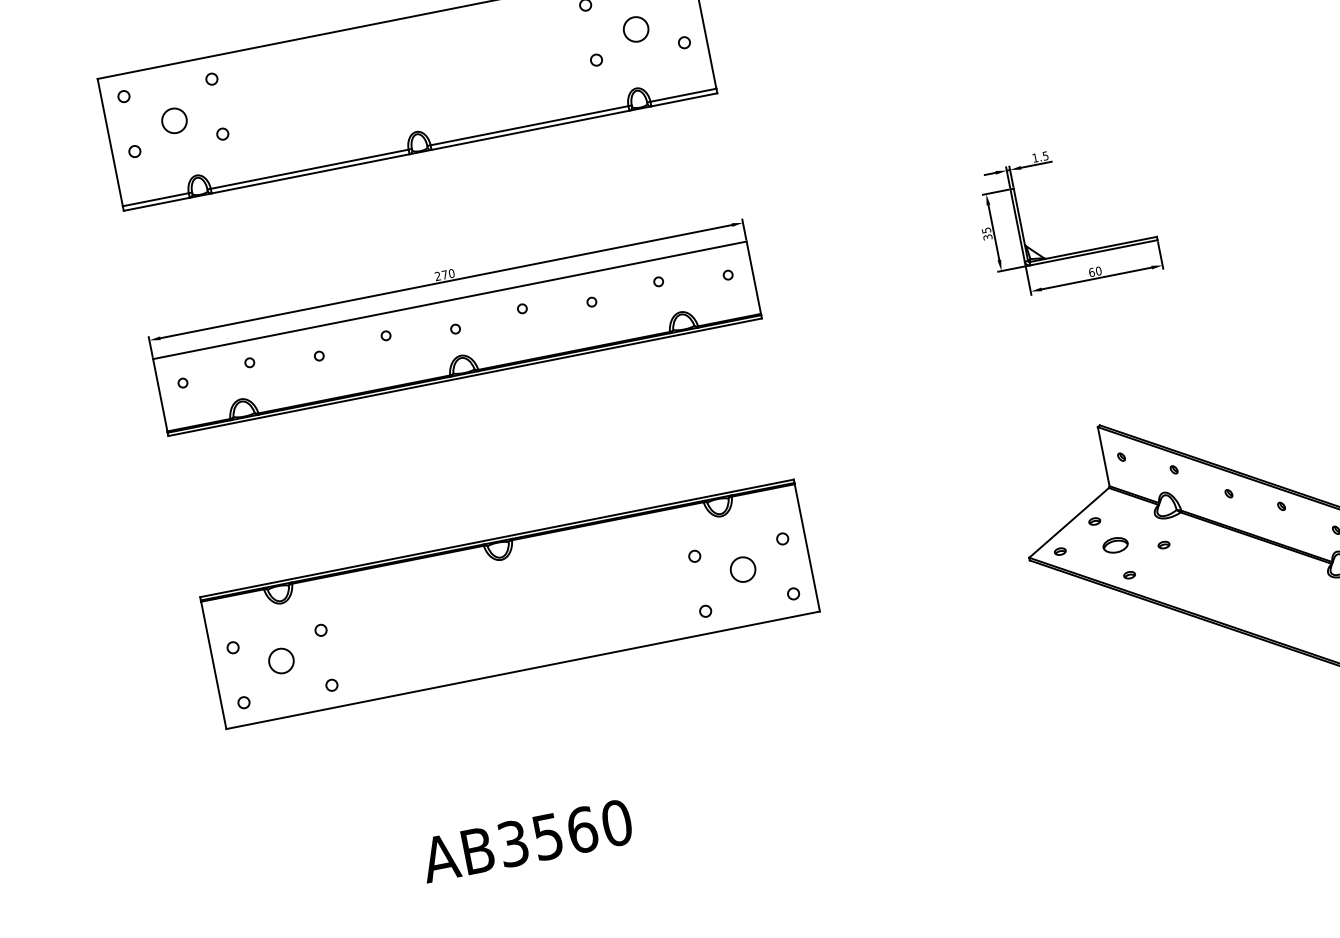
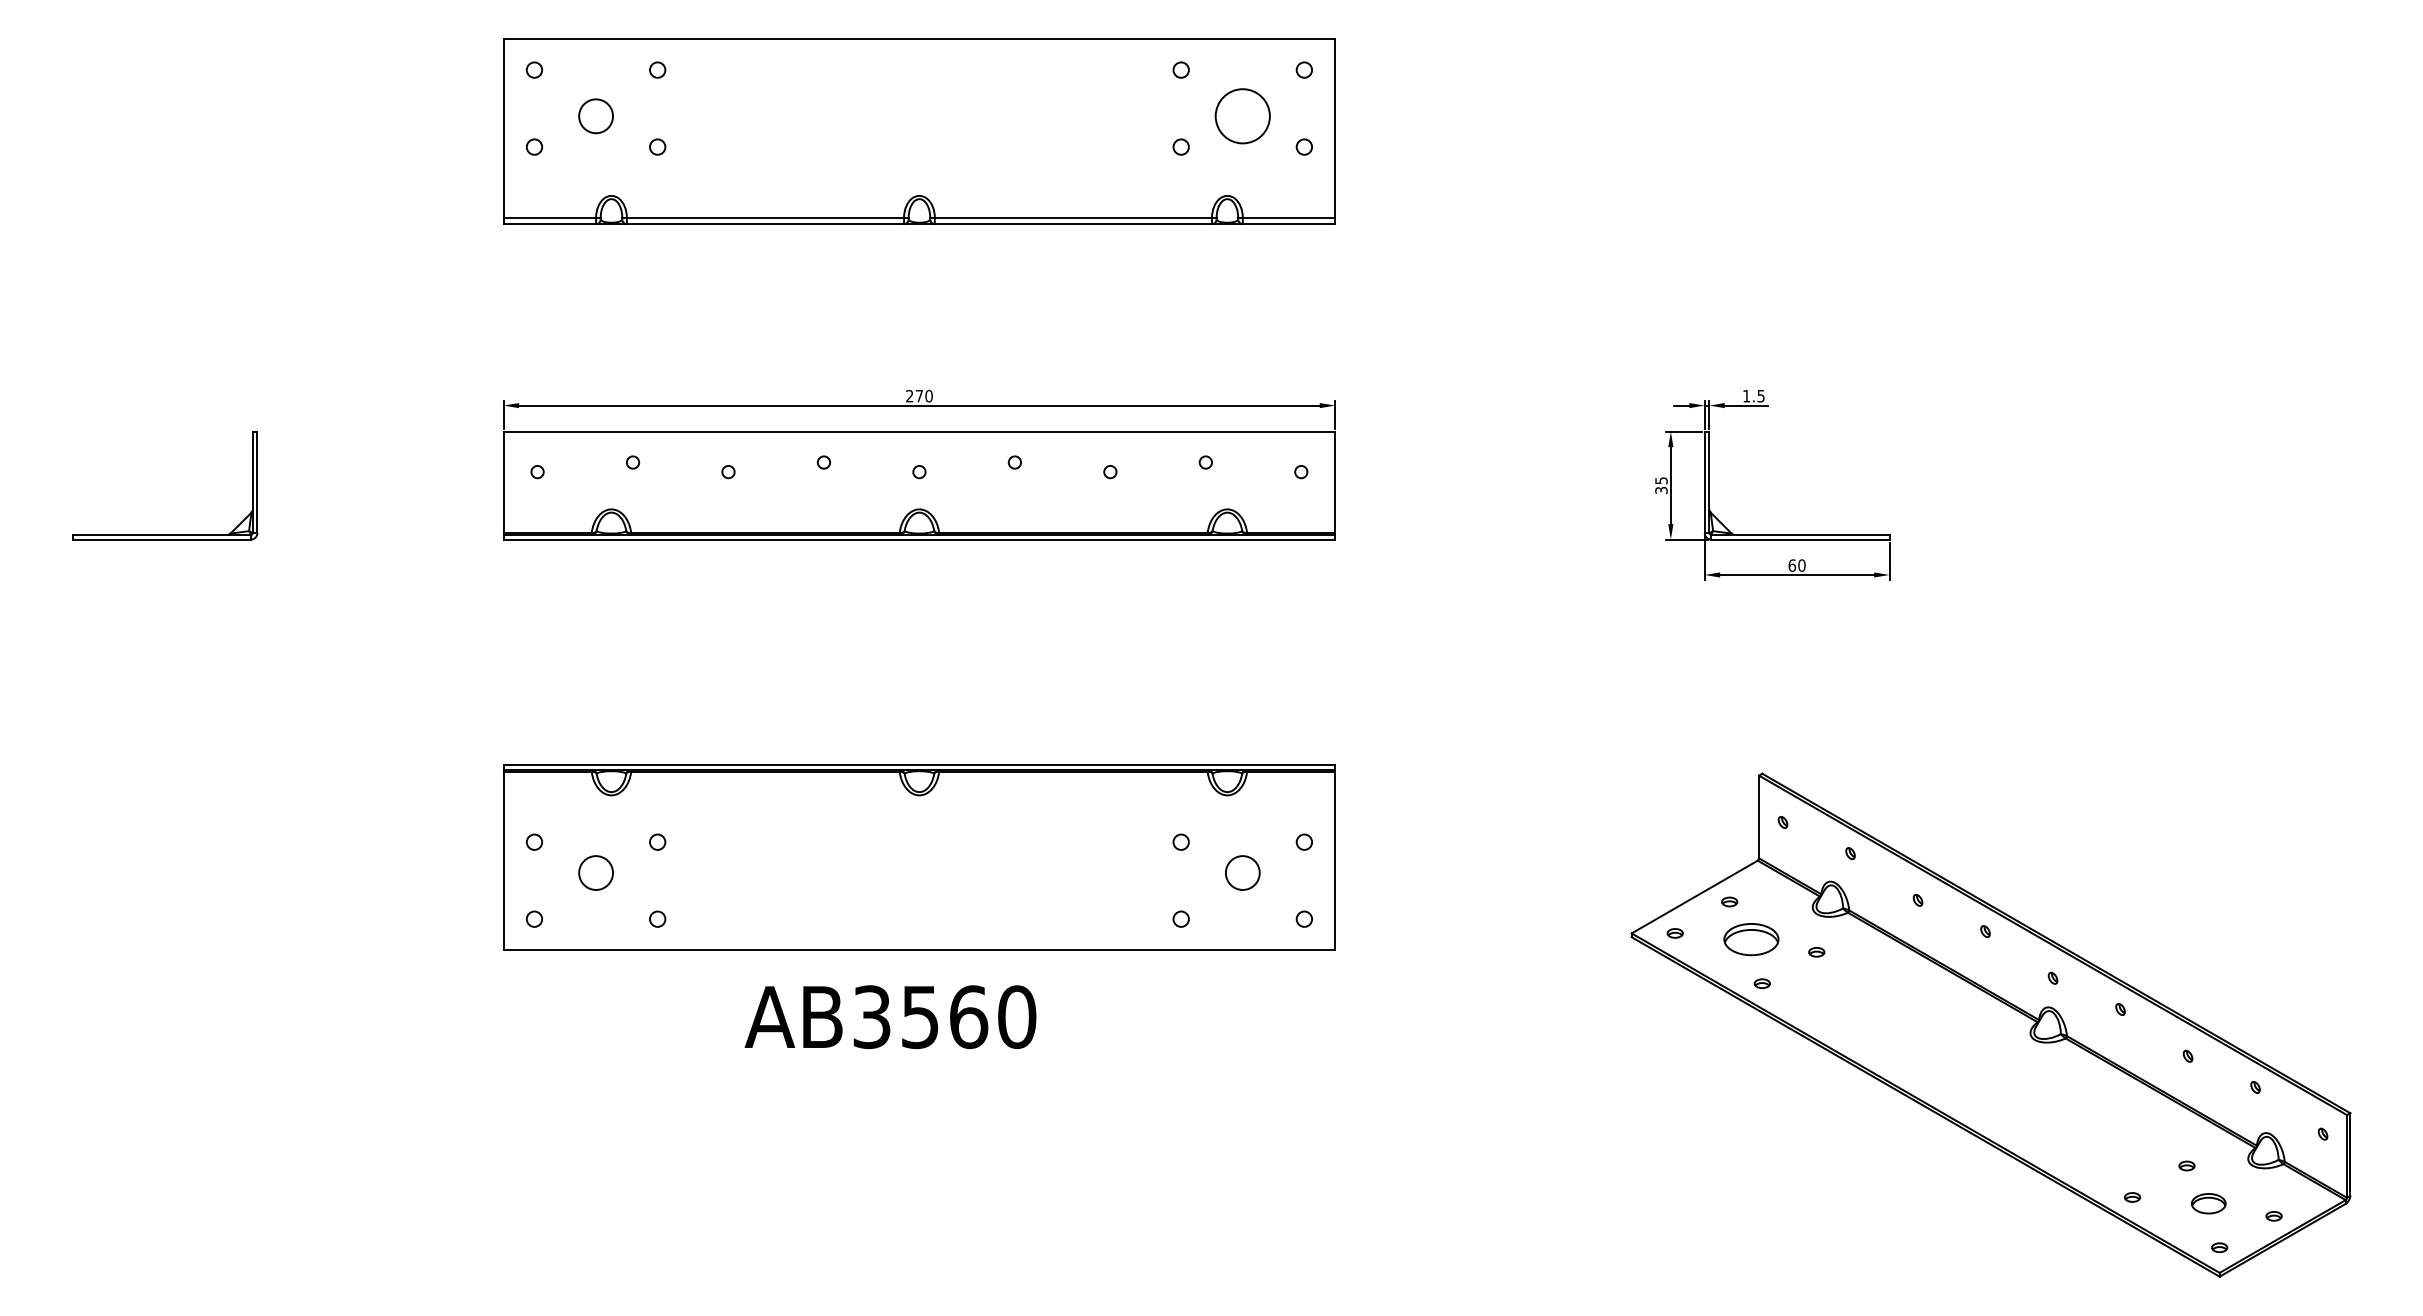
circle: (635, 29) -> (1242, 116), size x1.6
part: (1115, 545) -> (1751, 939), size x1.6
text: (526, 841) -> (890, 1017), moved

